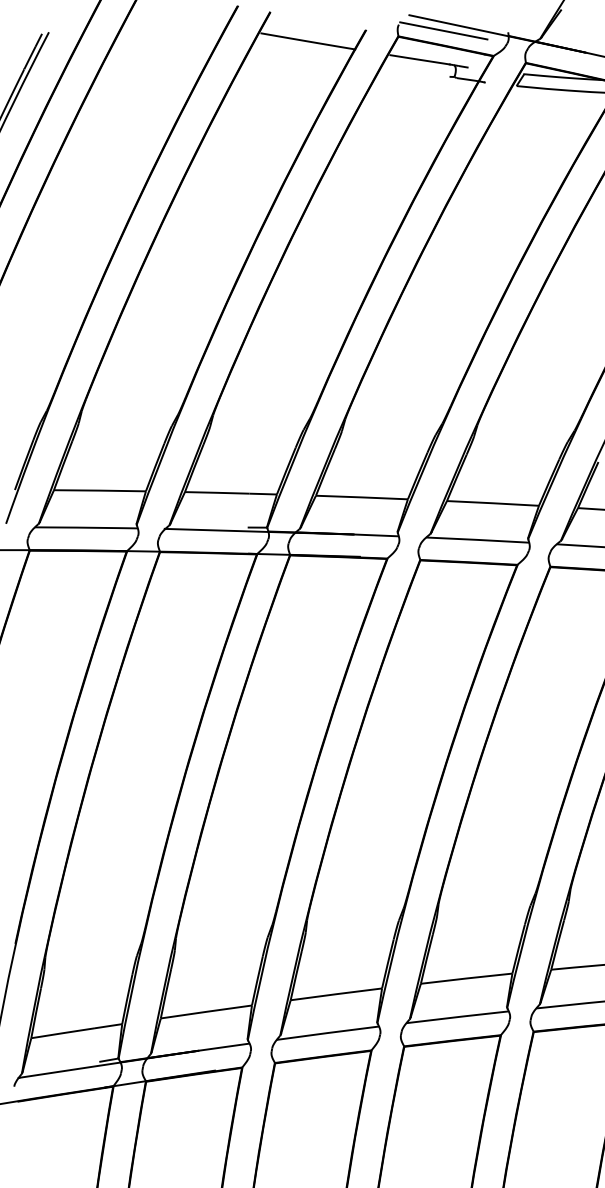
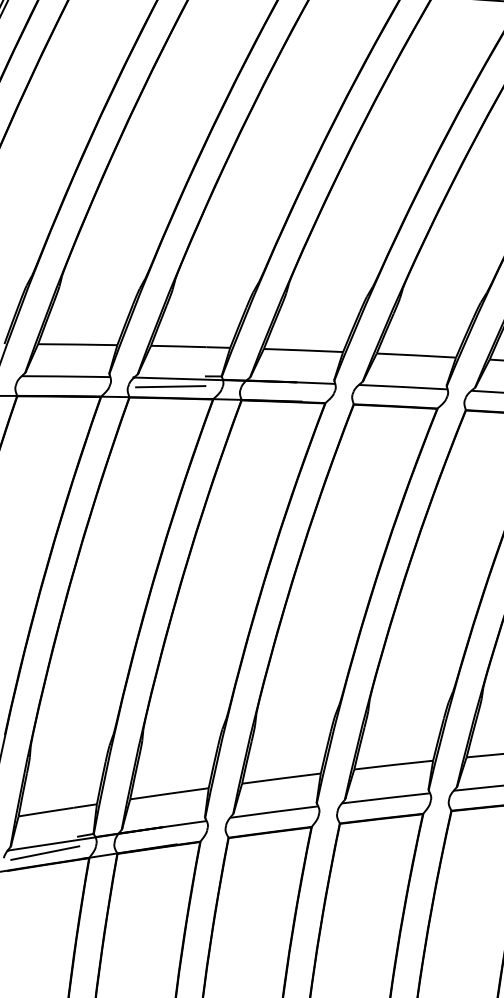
line: (207, 539) -> (170, 386), added
line: (61, 1080) -> (44, 852), added

